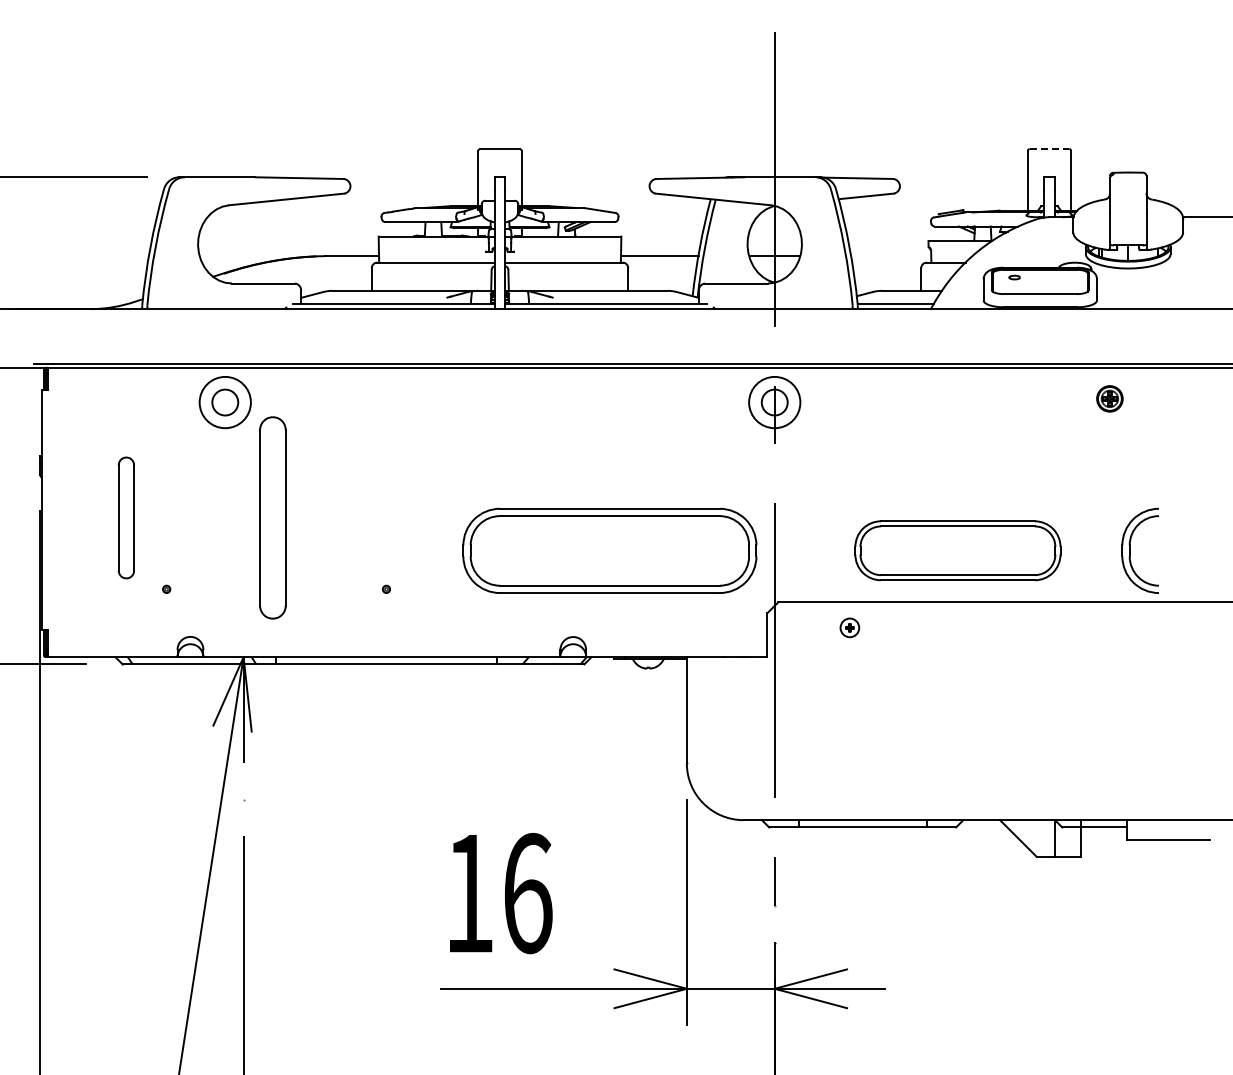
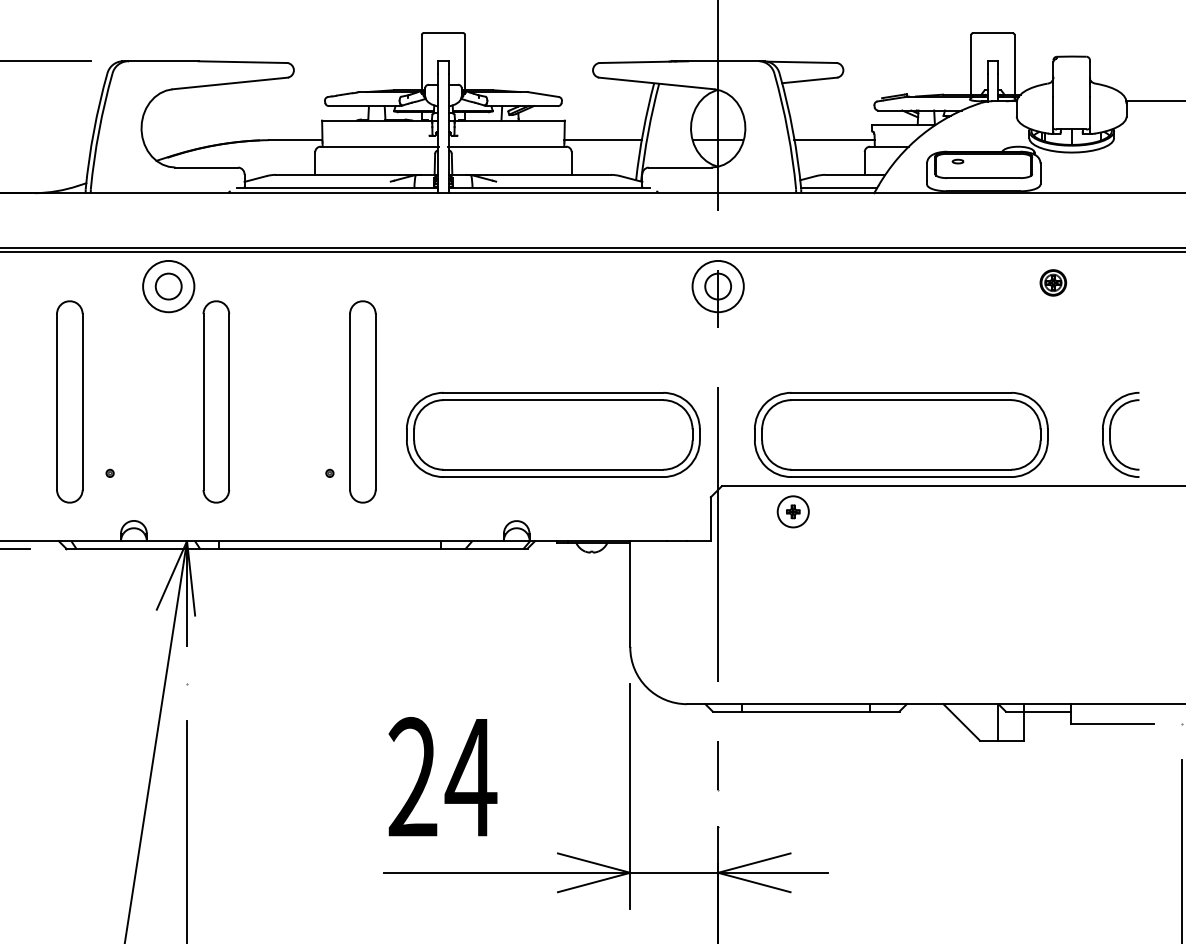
line: (1049, 149) -> (992, 33), dashed -> solid
line: (890, 256) -> (833, 140), added
part: (126, 517) -> (69, 401), size x1.67
part: (419, 517) -> (362, 401), added
part: (957, 550) -> (900, 434), size x1.43
part: (1130, 550) -> (1110, 434), moved
part: (849, 627) -> (792, 511), size x1.67
text: (499, 893) -> (442, 777), 16 -> 24

